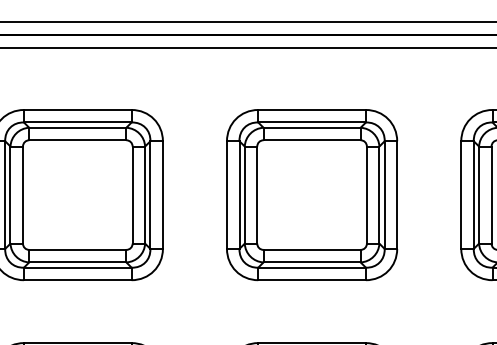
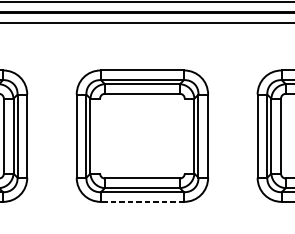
line: (257, 194) -> (100, 135), removed
line: (366, 194) -> (184, 135), removed
line: (312, 280) -> (142, 202), solid -> dashed

